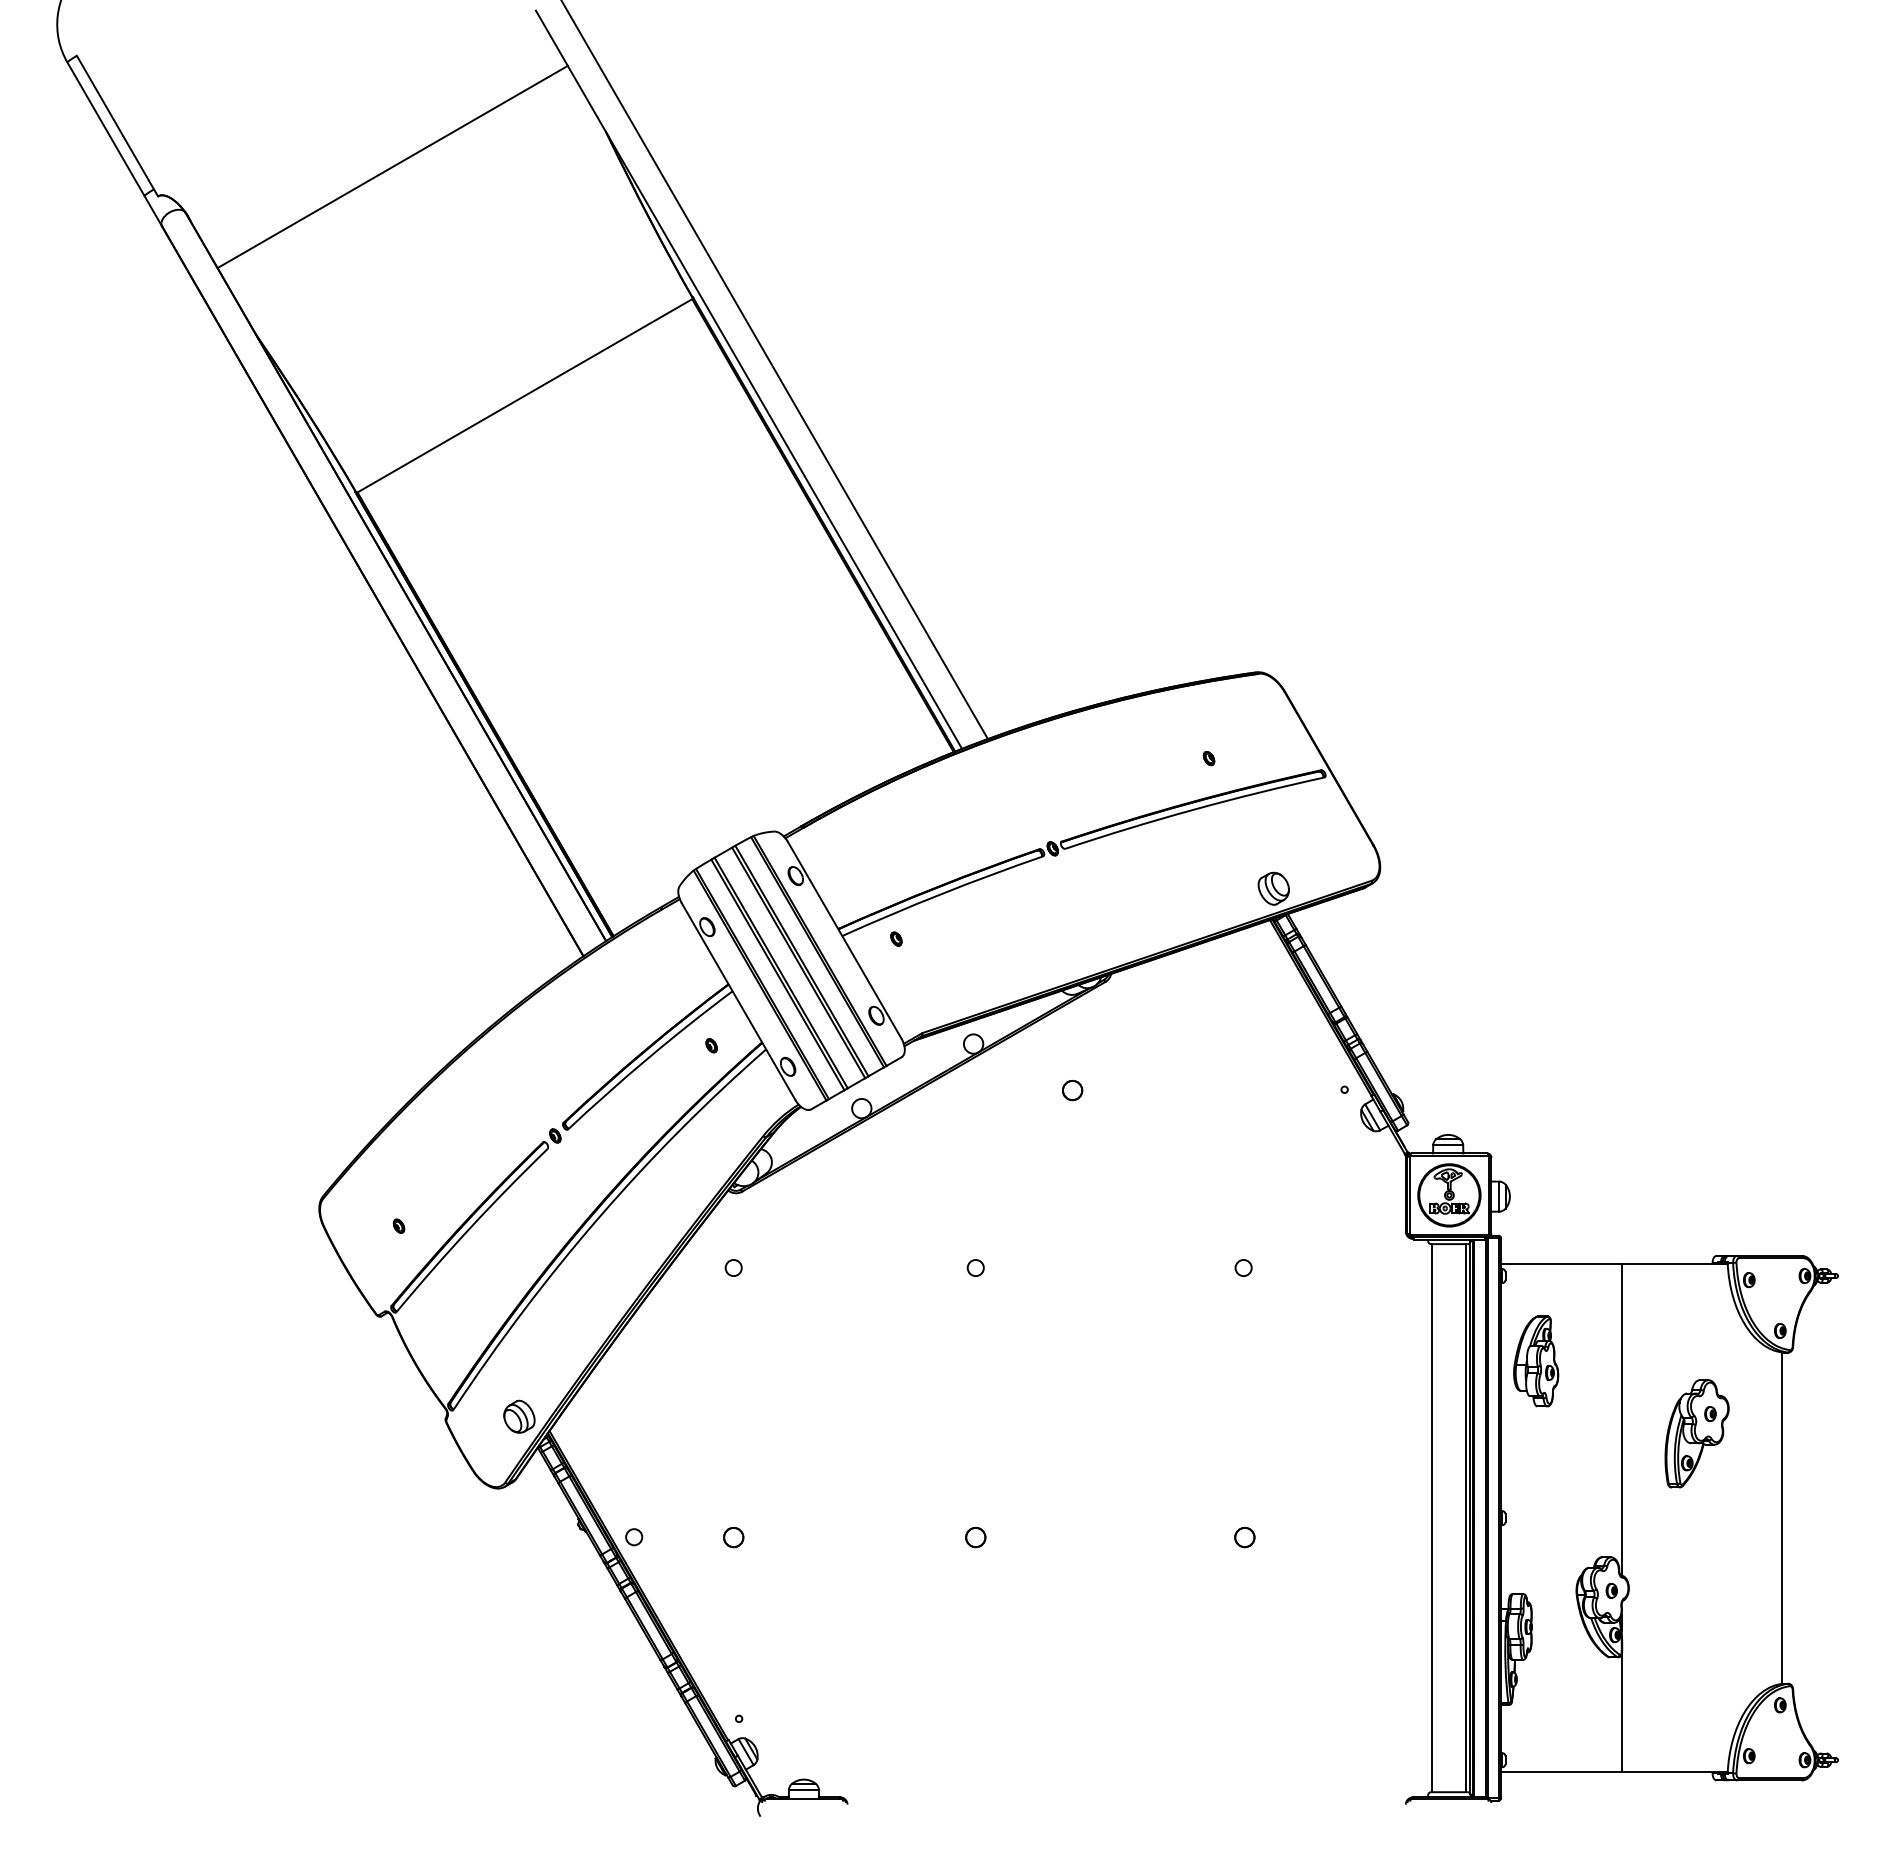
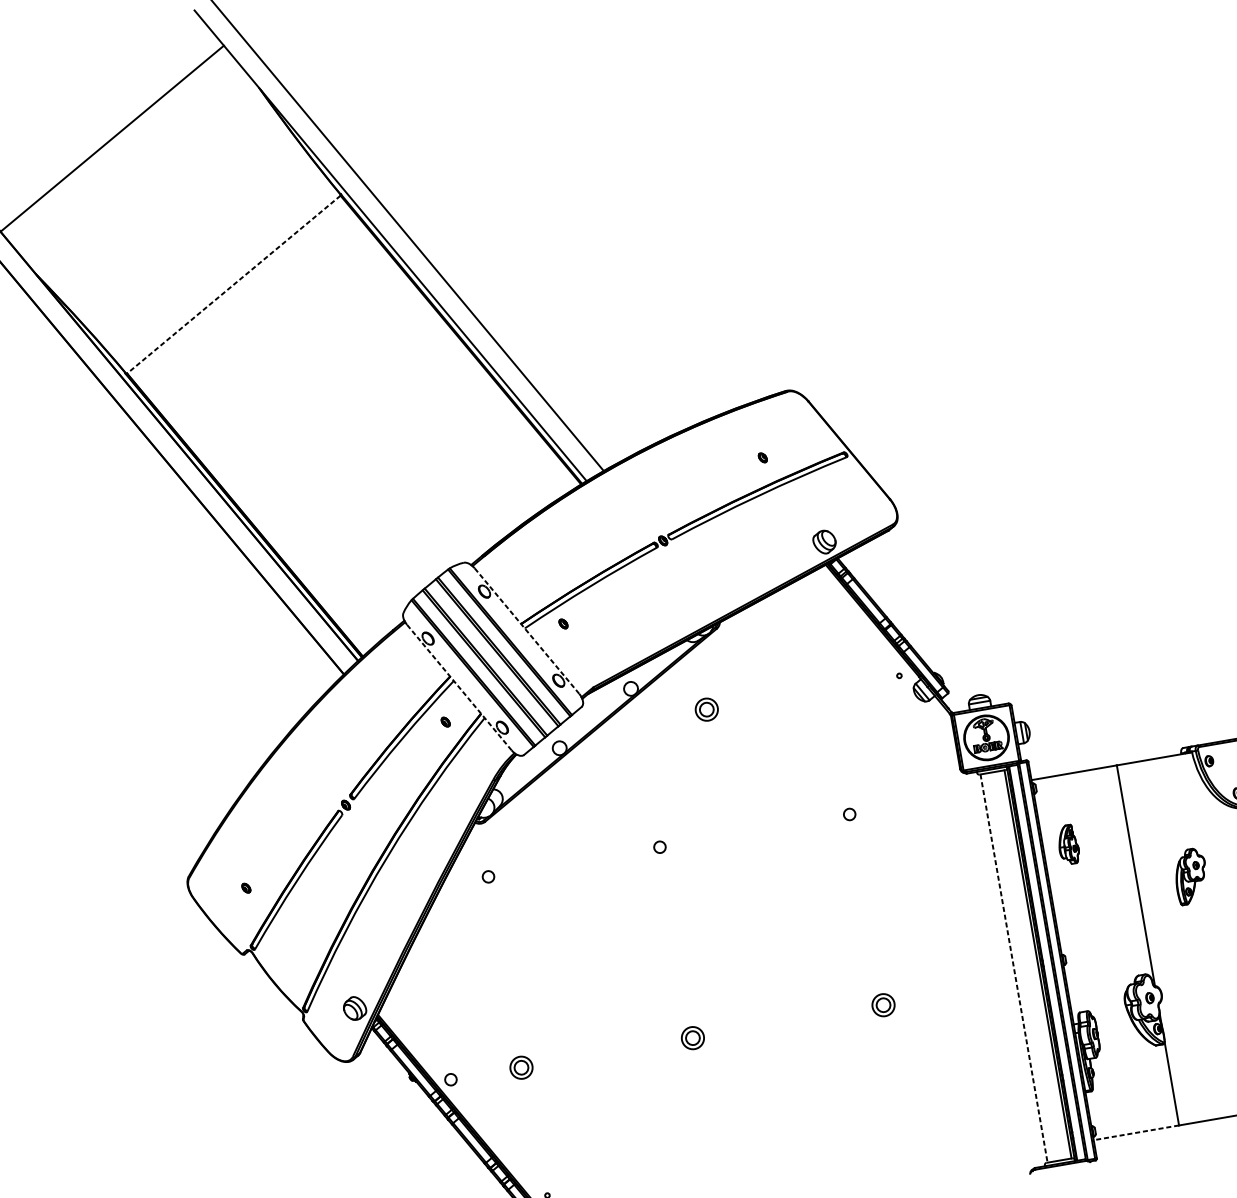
line: (524, 396) -> (233, 285), solid -> dashed
line: (844, 940) -> (526, 631), solid -> dashed
line: (738, 1001) -> (459, 687), solid -> dashed
circle: (1072, 1090) -> (706, 709), size x1.6
part: (1536, 1361) -> (1068, 844), size x0.6
part: (1696, 1433) -> (1190, 876), size x0.7
line: (1432, 1518) -> (1014, 968), solid -> dashed
circle: (733, 1537) -> (521, 1067), size x1.6
circle: (975, 1537) -> (692, 1038), size x1.6
circle: (1244, 1537) -> (883, 1005), size x1.6
line: (1560, 1772) -> (1135, 1133), solid -> dashed

